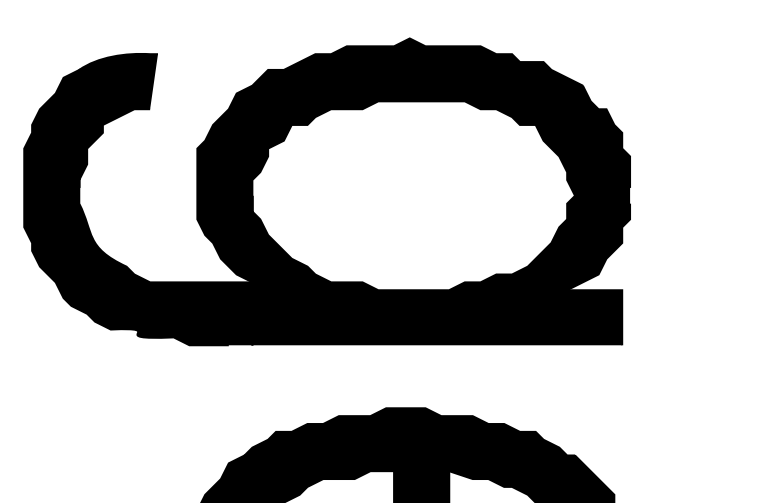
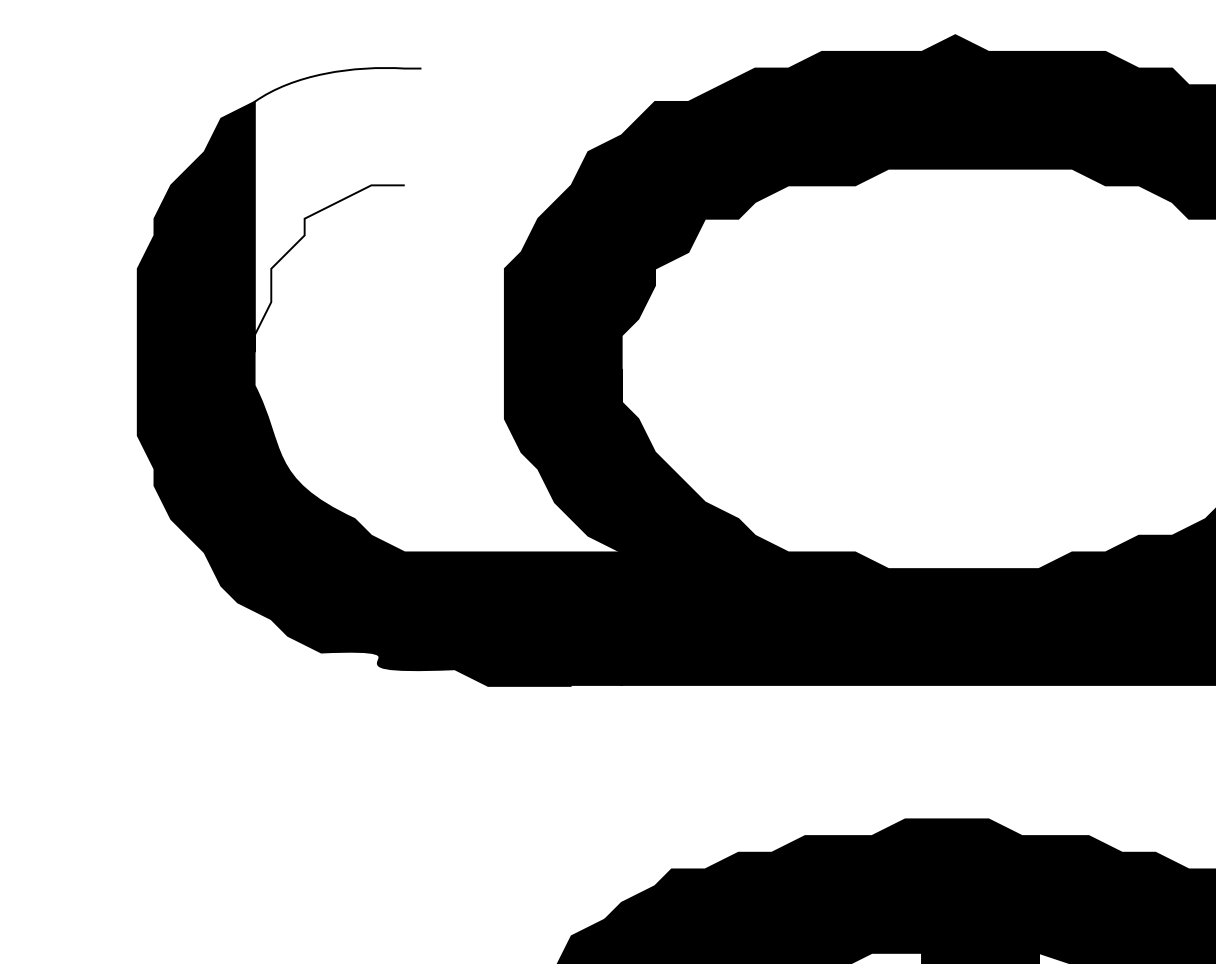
fill: (118, 120) -> (337, 209), removed

